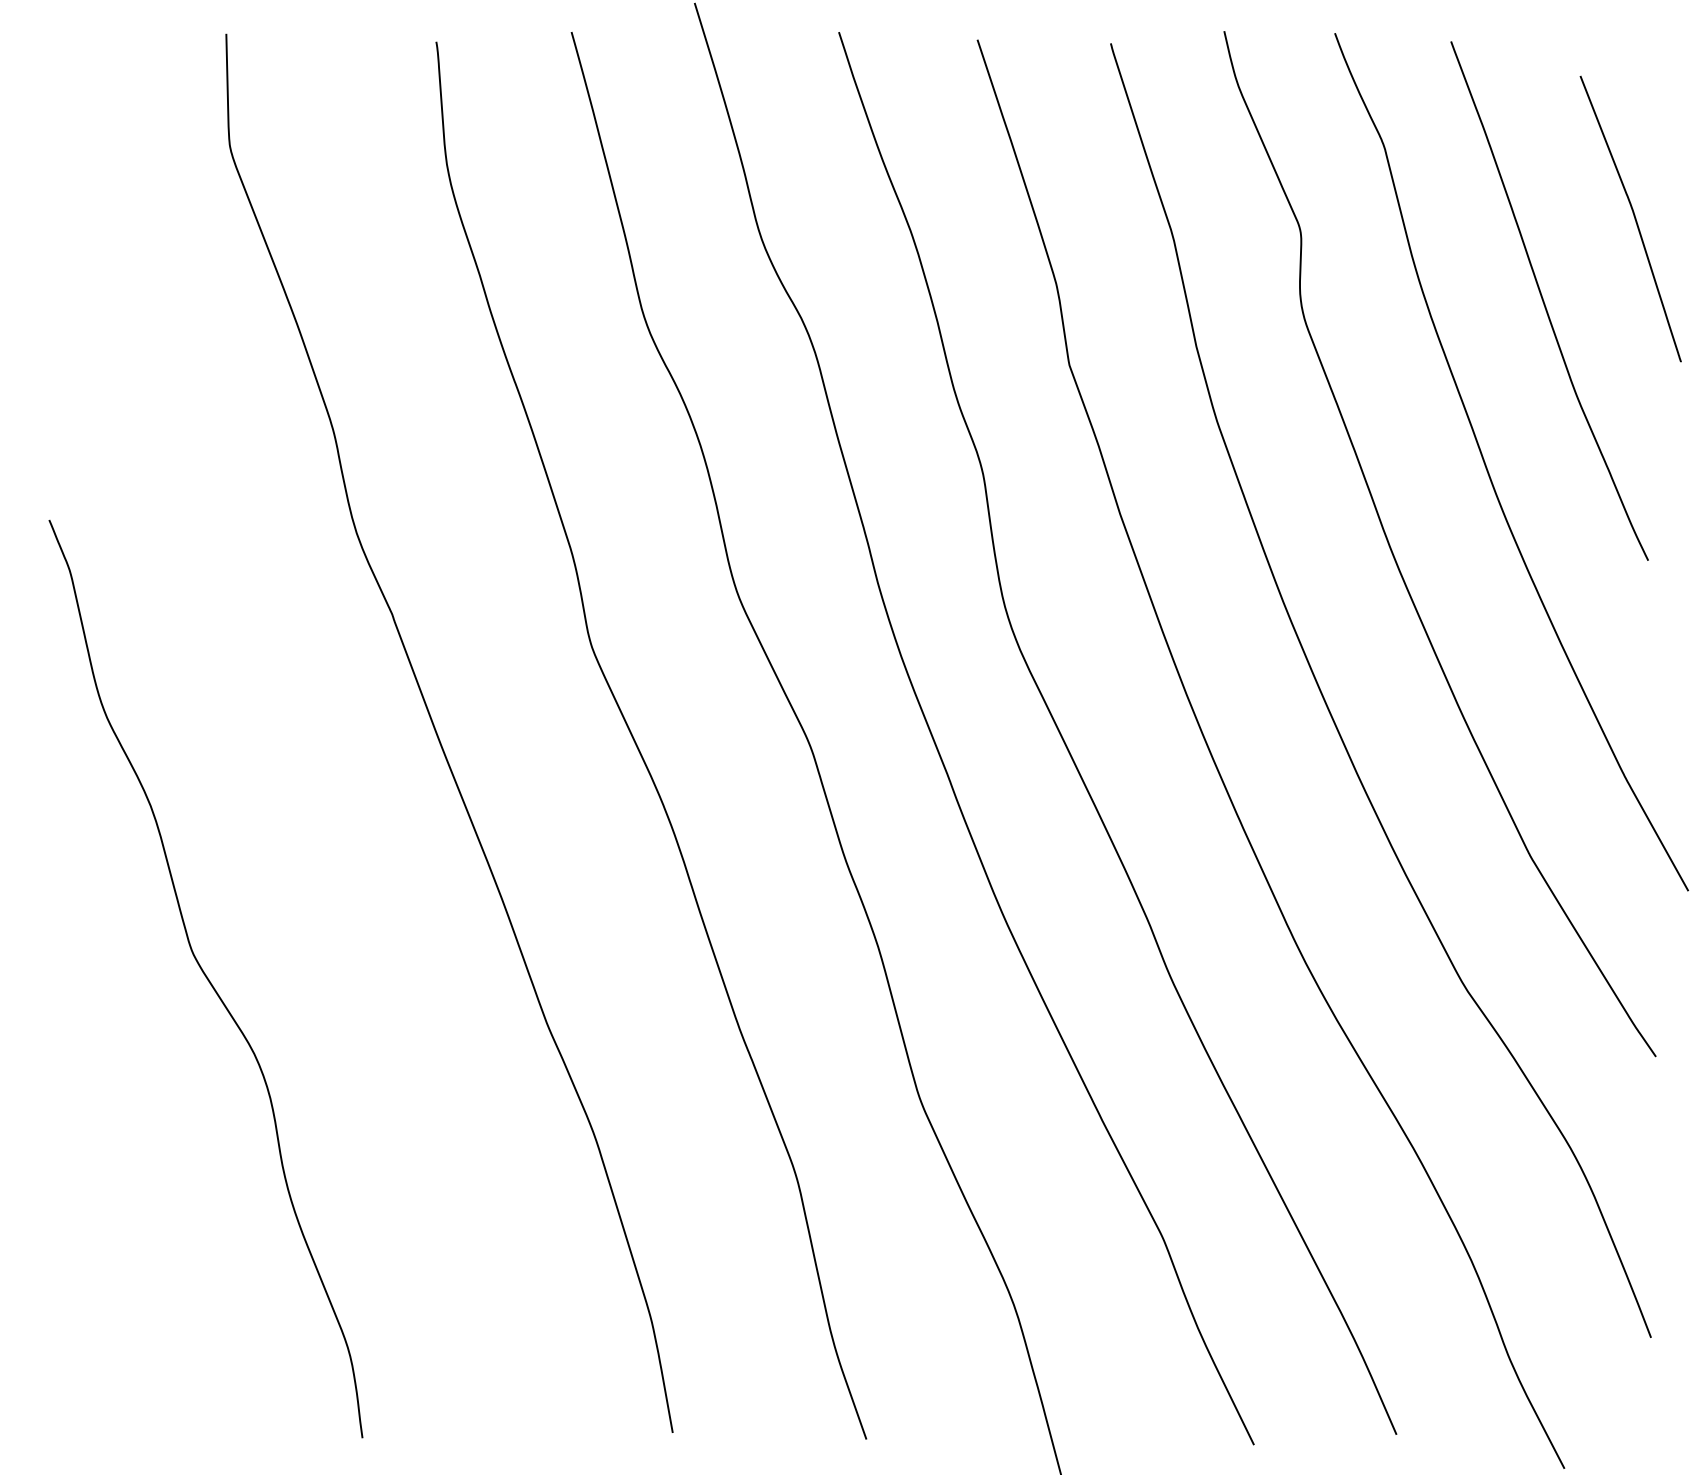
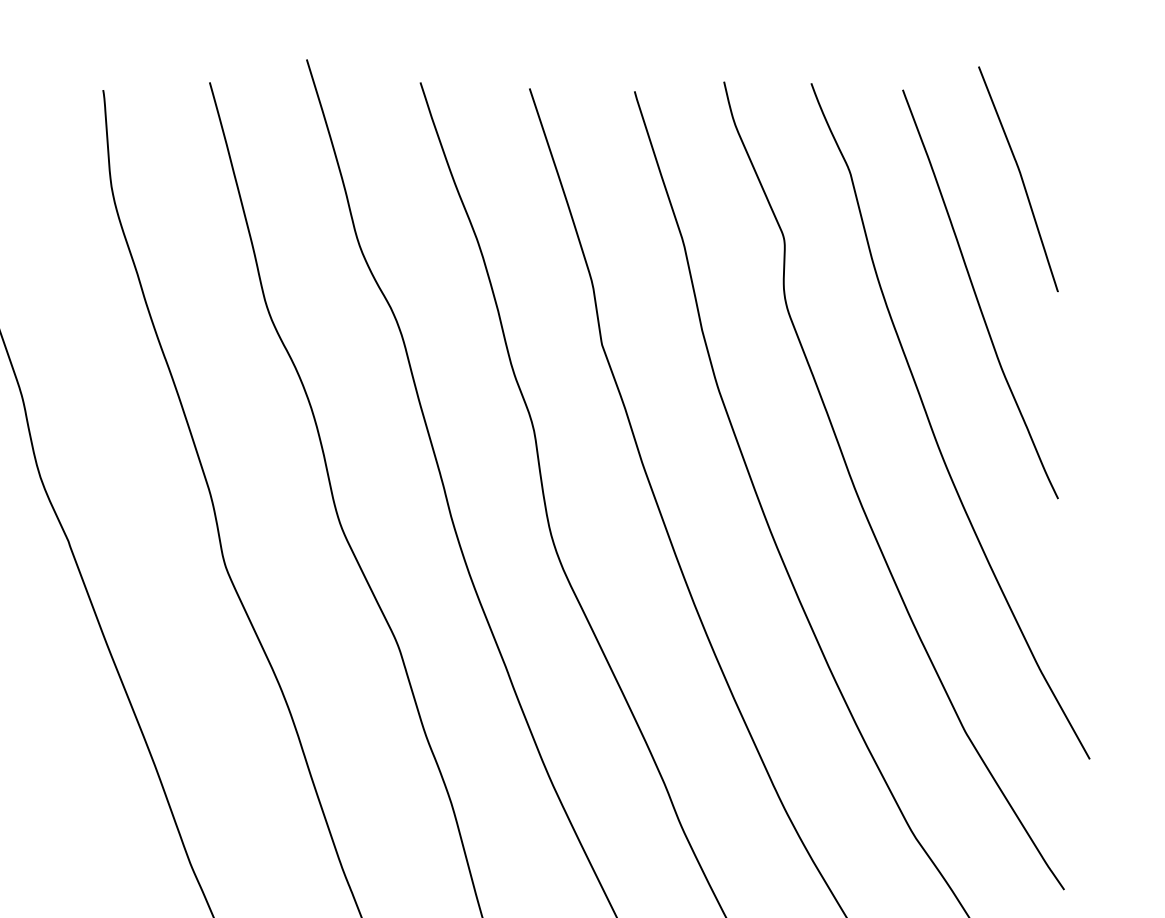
curve: (1633, 216) -> (1020, 177), moved

